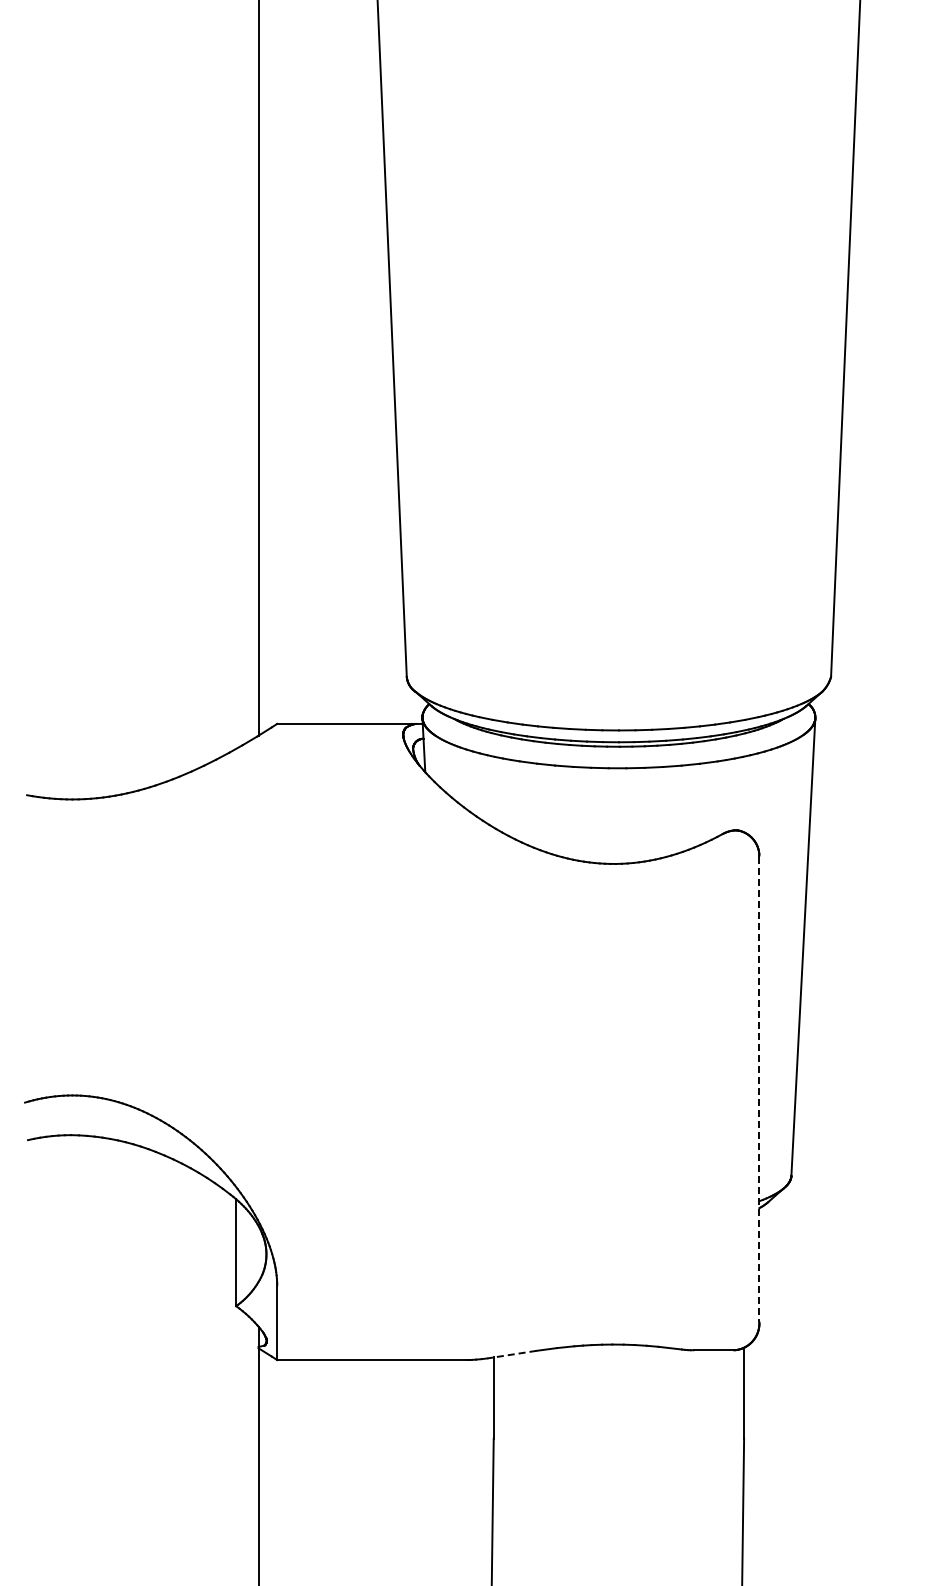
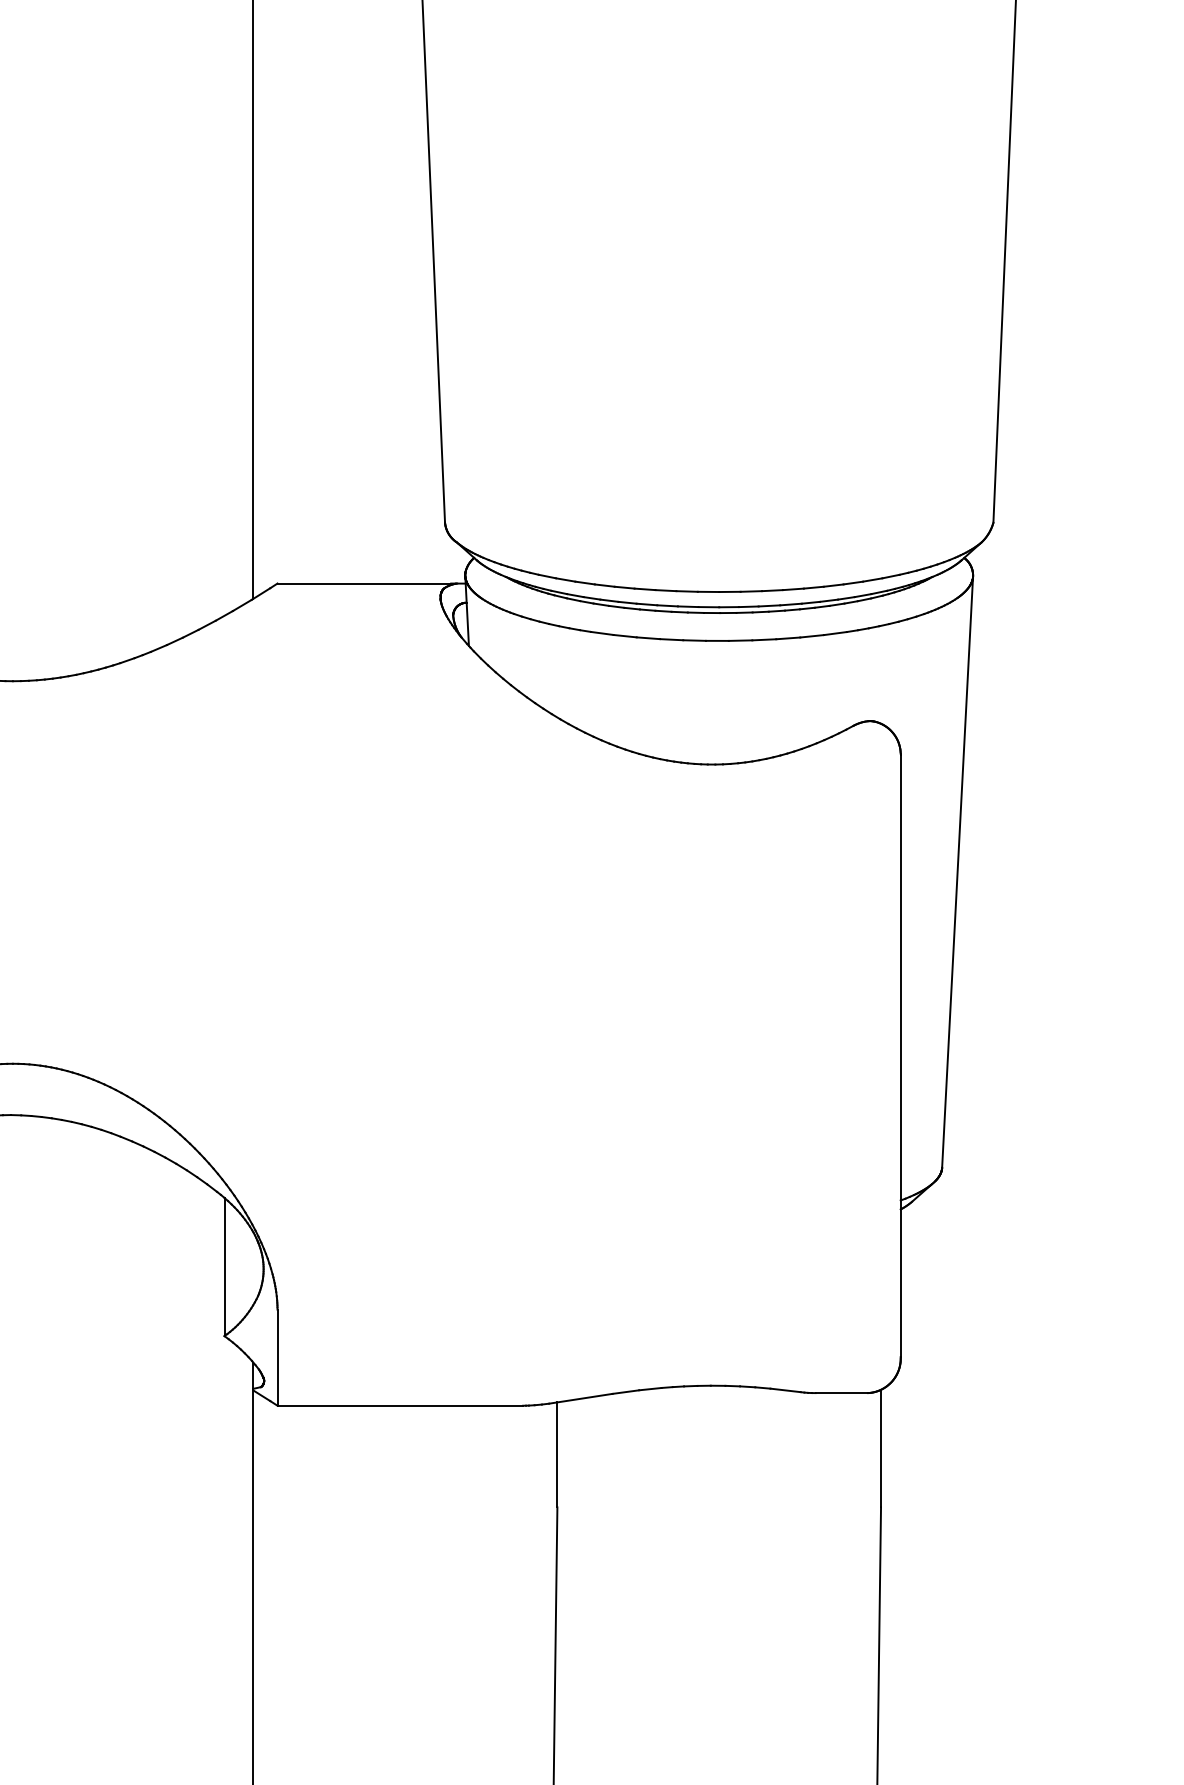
line: (759, 1089) -> (900, 1056), dashed -> solid
line: (511, 1354) -> (580, 1398), dashed -> solid

